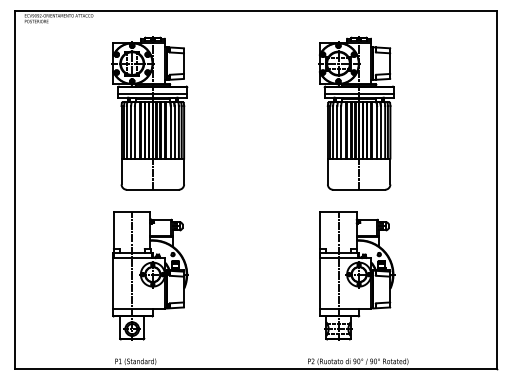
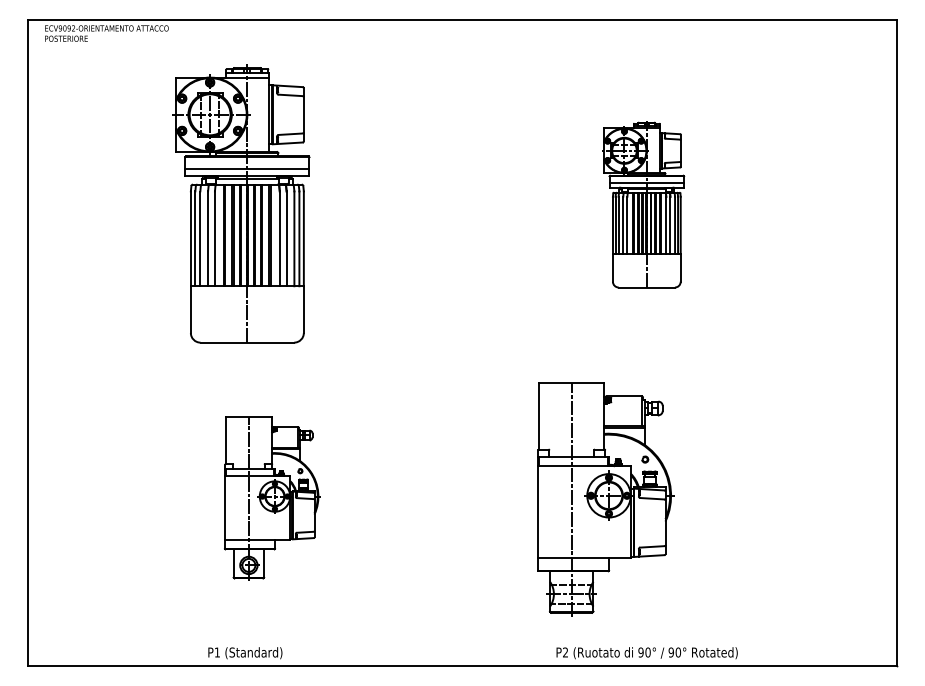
part: (149, 113) -> (241, 204), moved
part: (356, 113) -> (643, 204), size x0.6
part: (150, 275) -> (271, 497), size x0.7
part: (357, 275) -> (606, 497), moved

